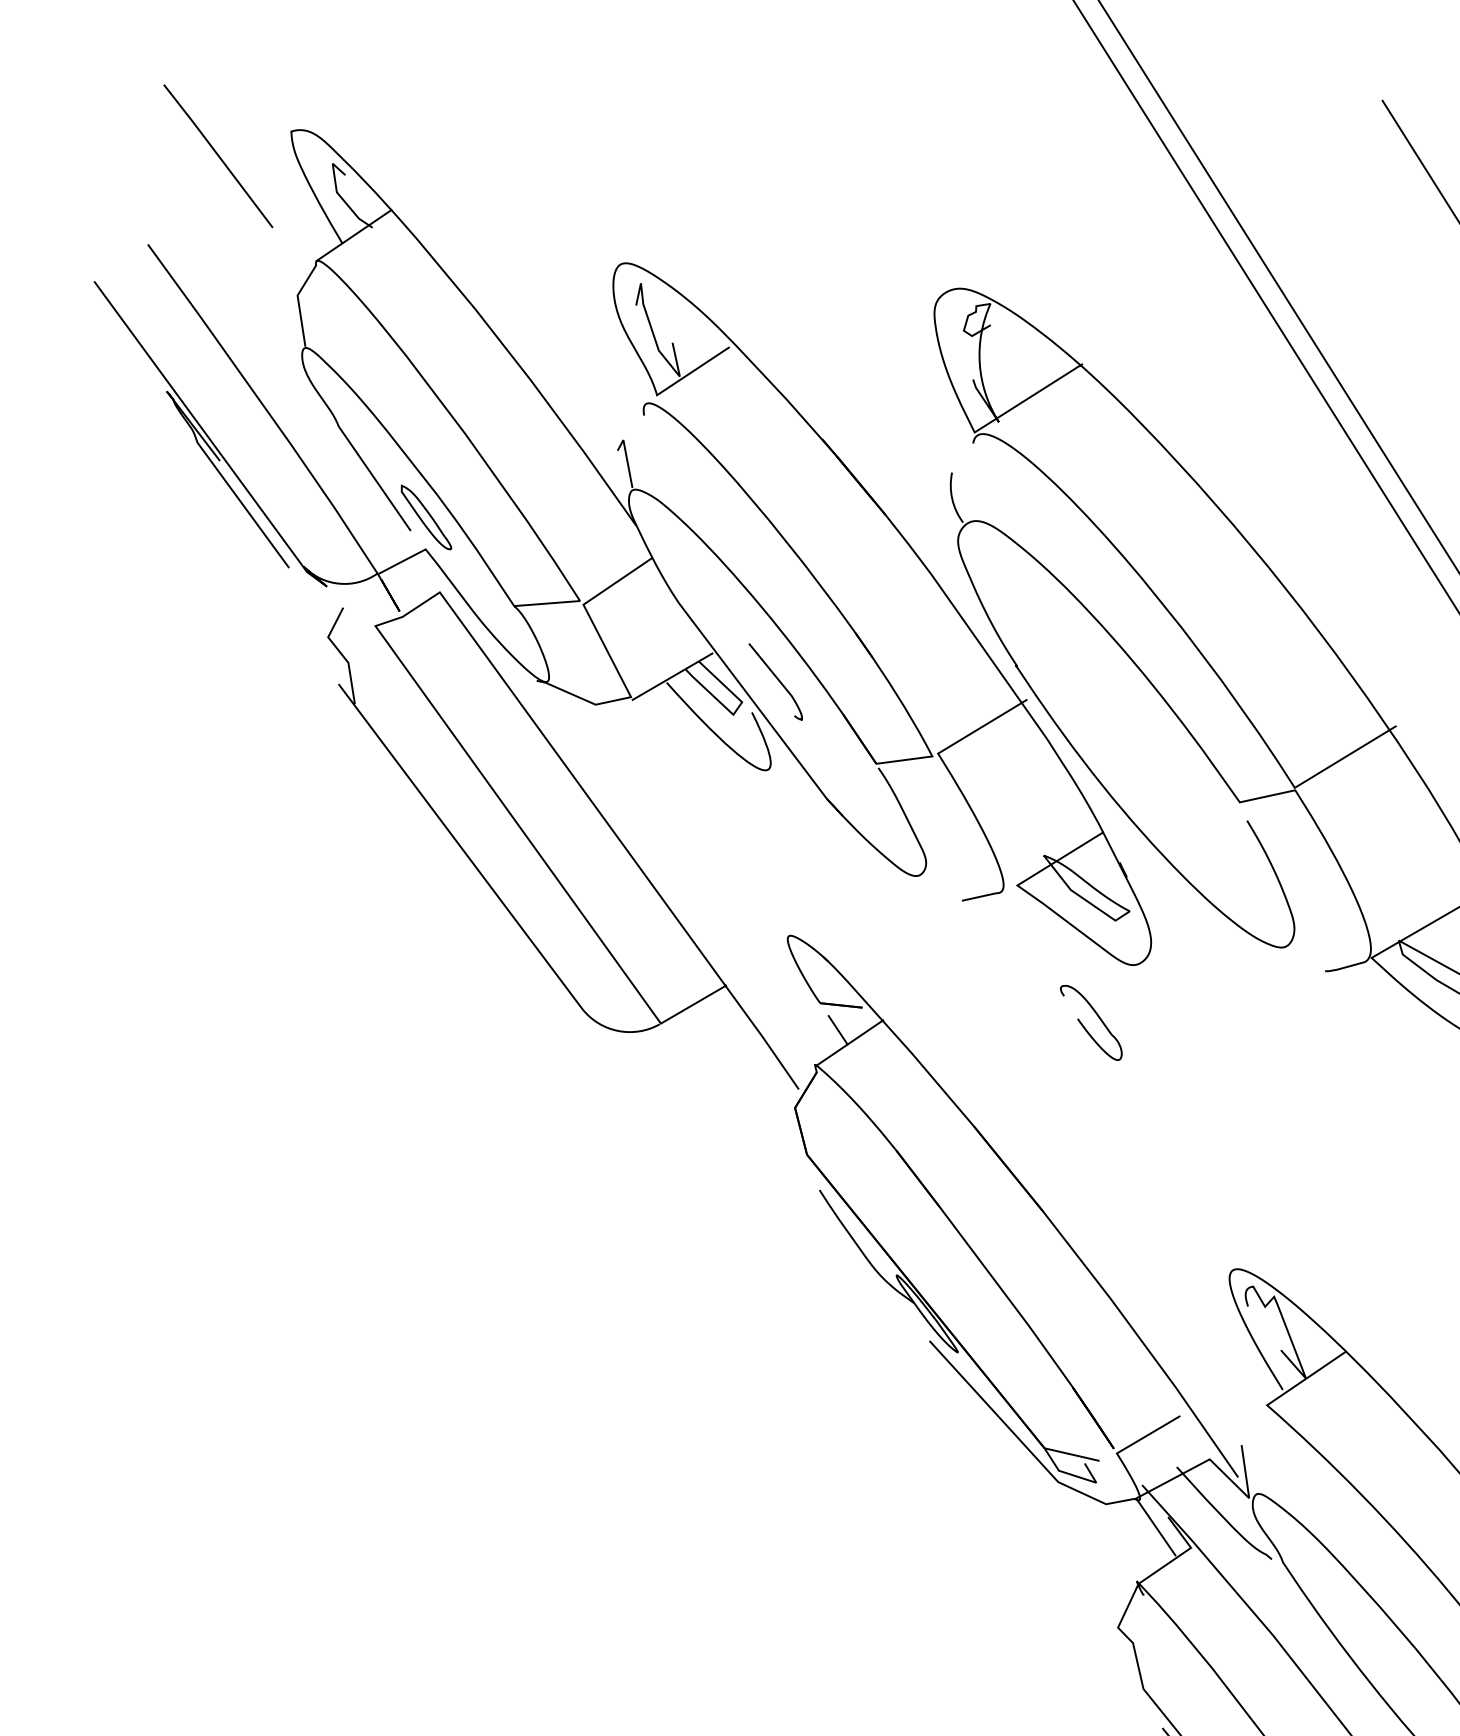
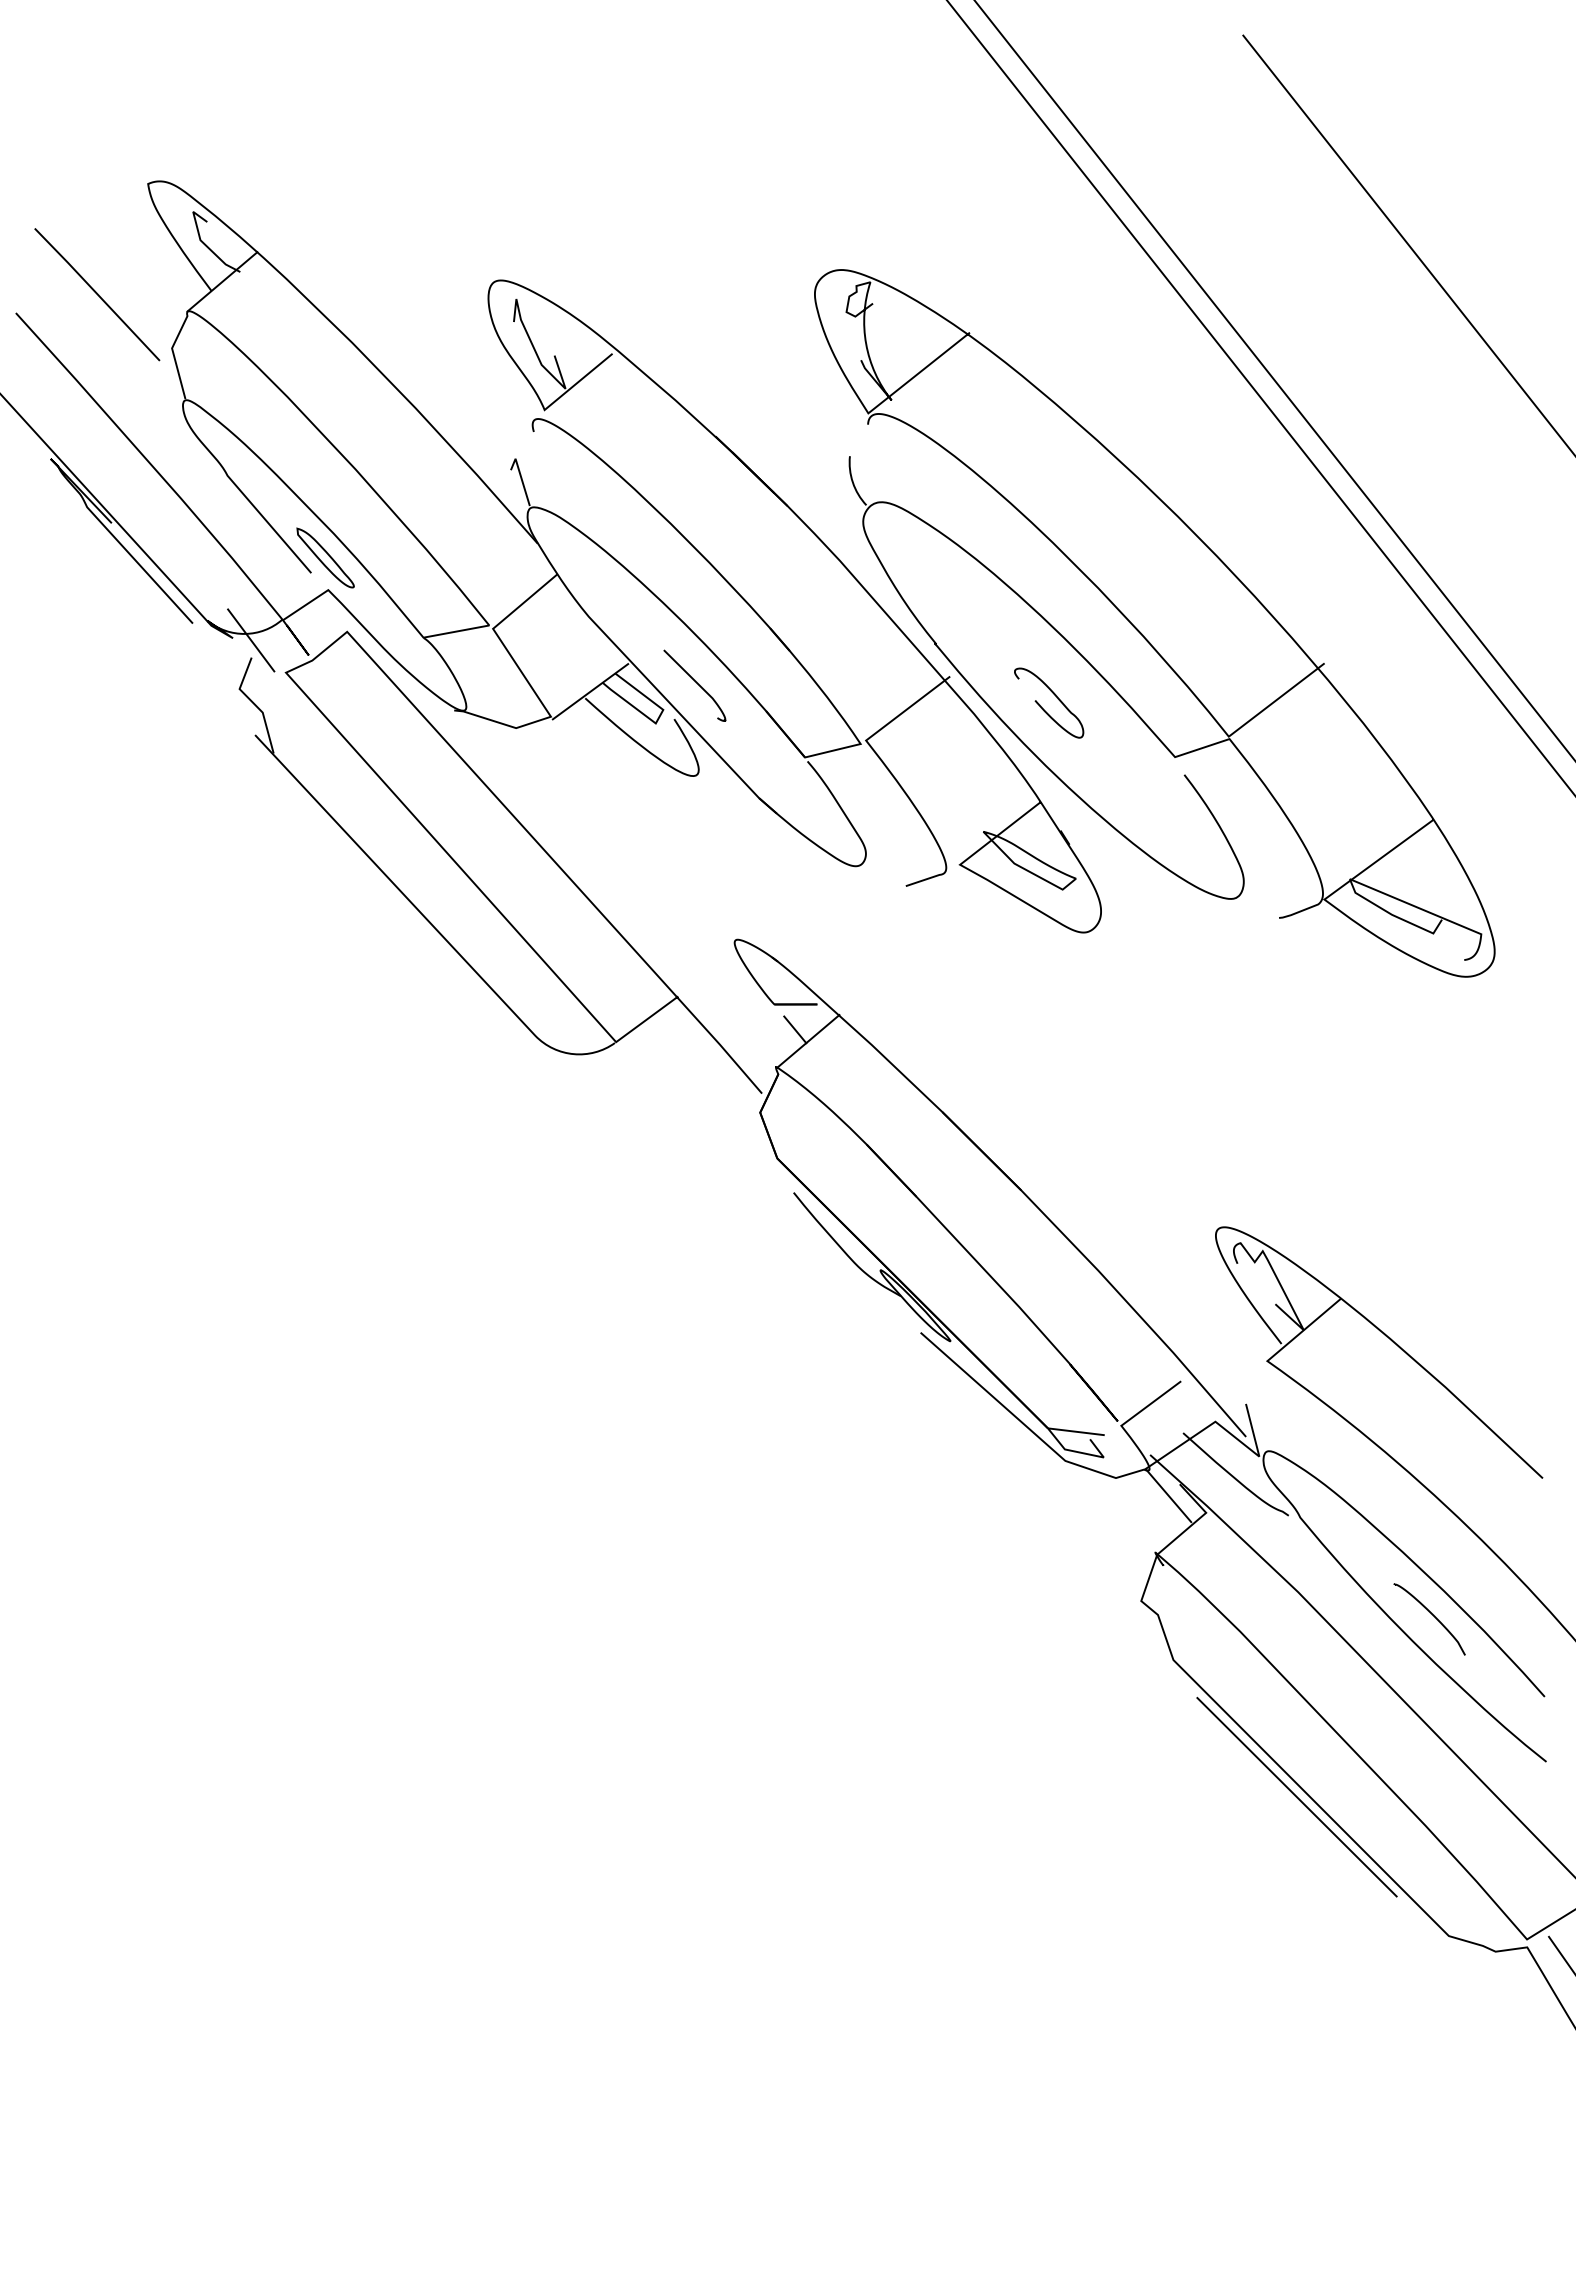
line: (218, 156) -> (97, 294), moved
line: (344, 590) -> (251, 640), added
curve: (1098, 1017) -> (1055, 696), moved
curve: (1402, 1672) -> (1432, 1615), added

